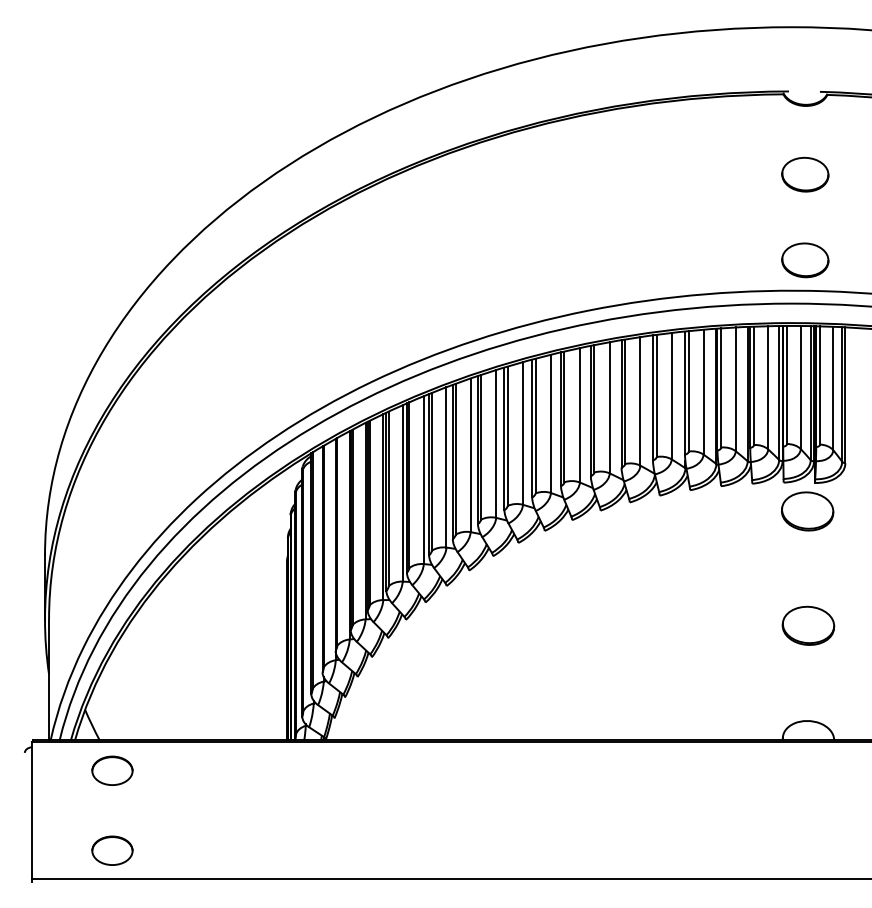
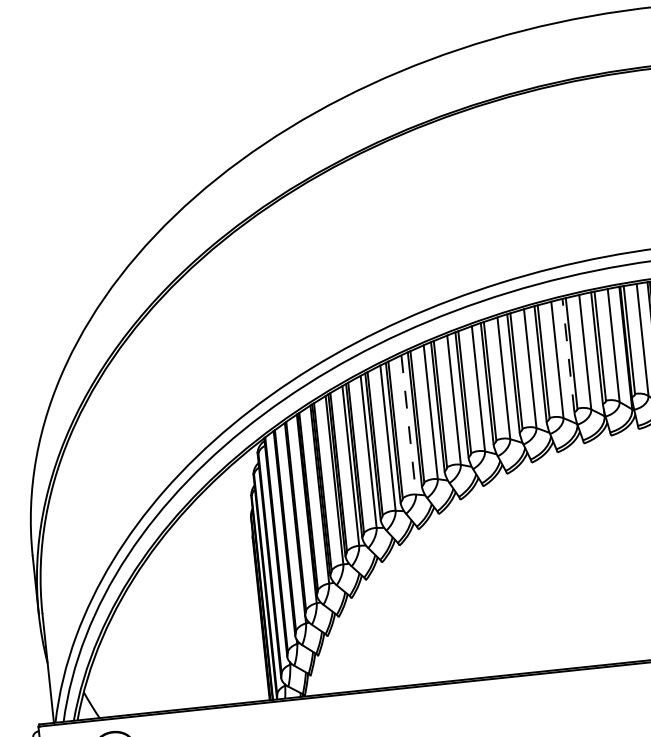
line: (652, 397) -> (568, 355), solid -> dashed
line: (470, 455) -> (408, 425), solid -> dashed

